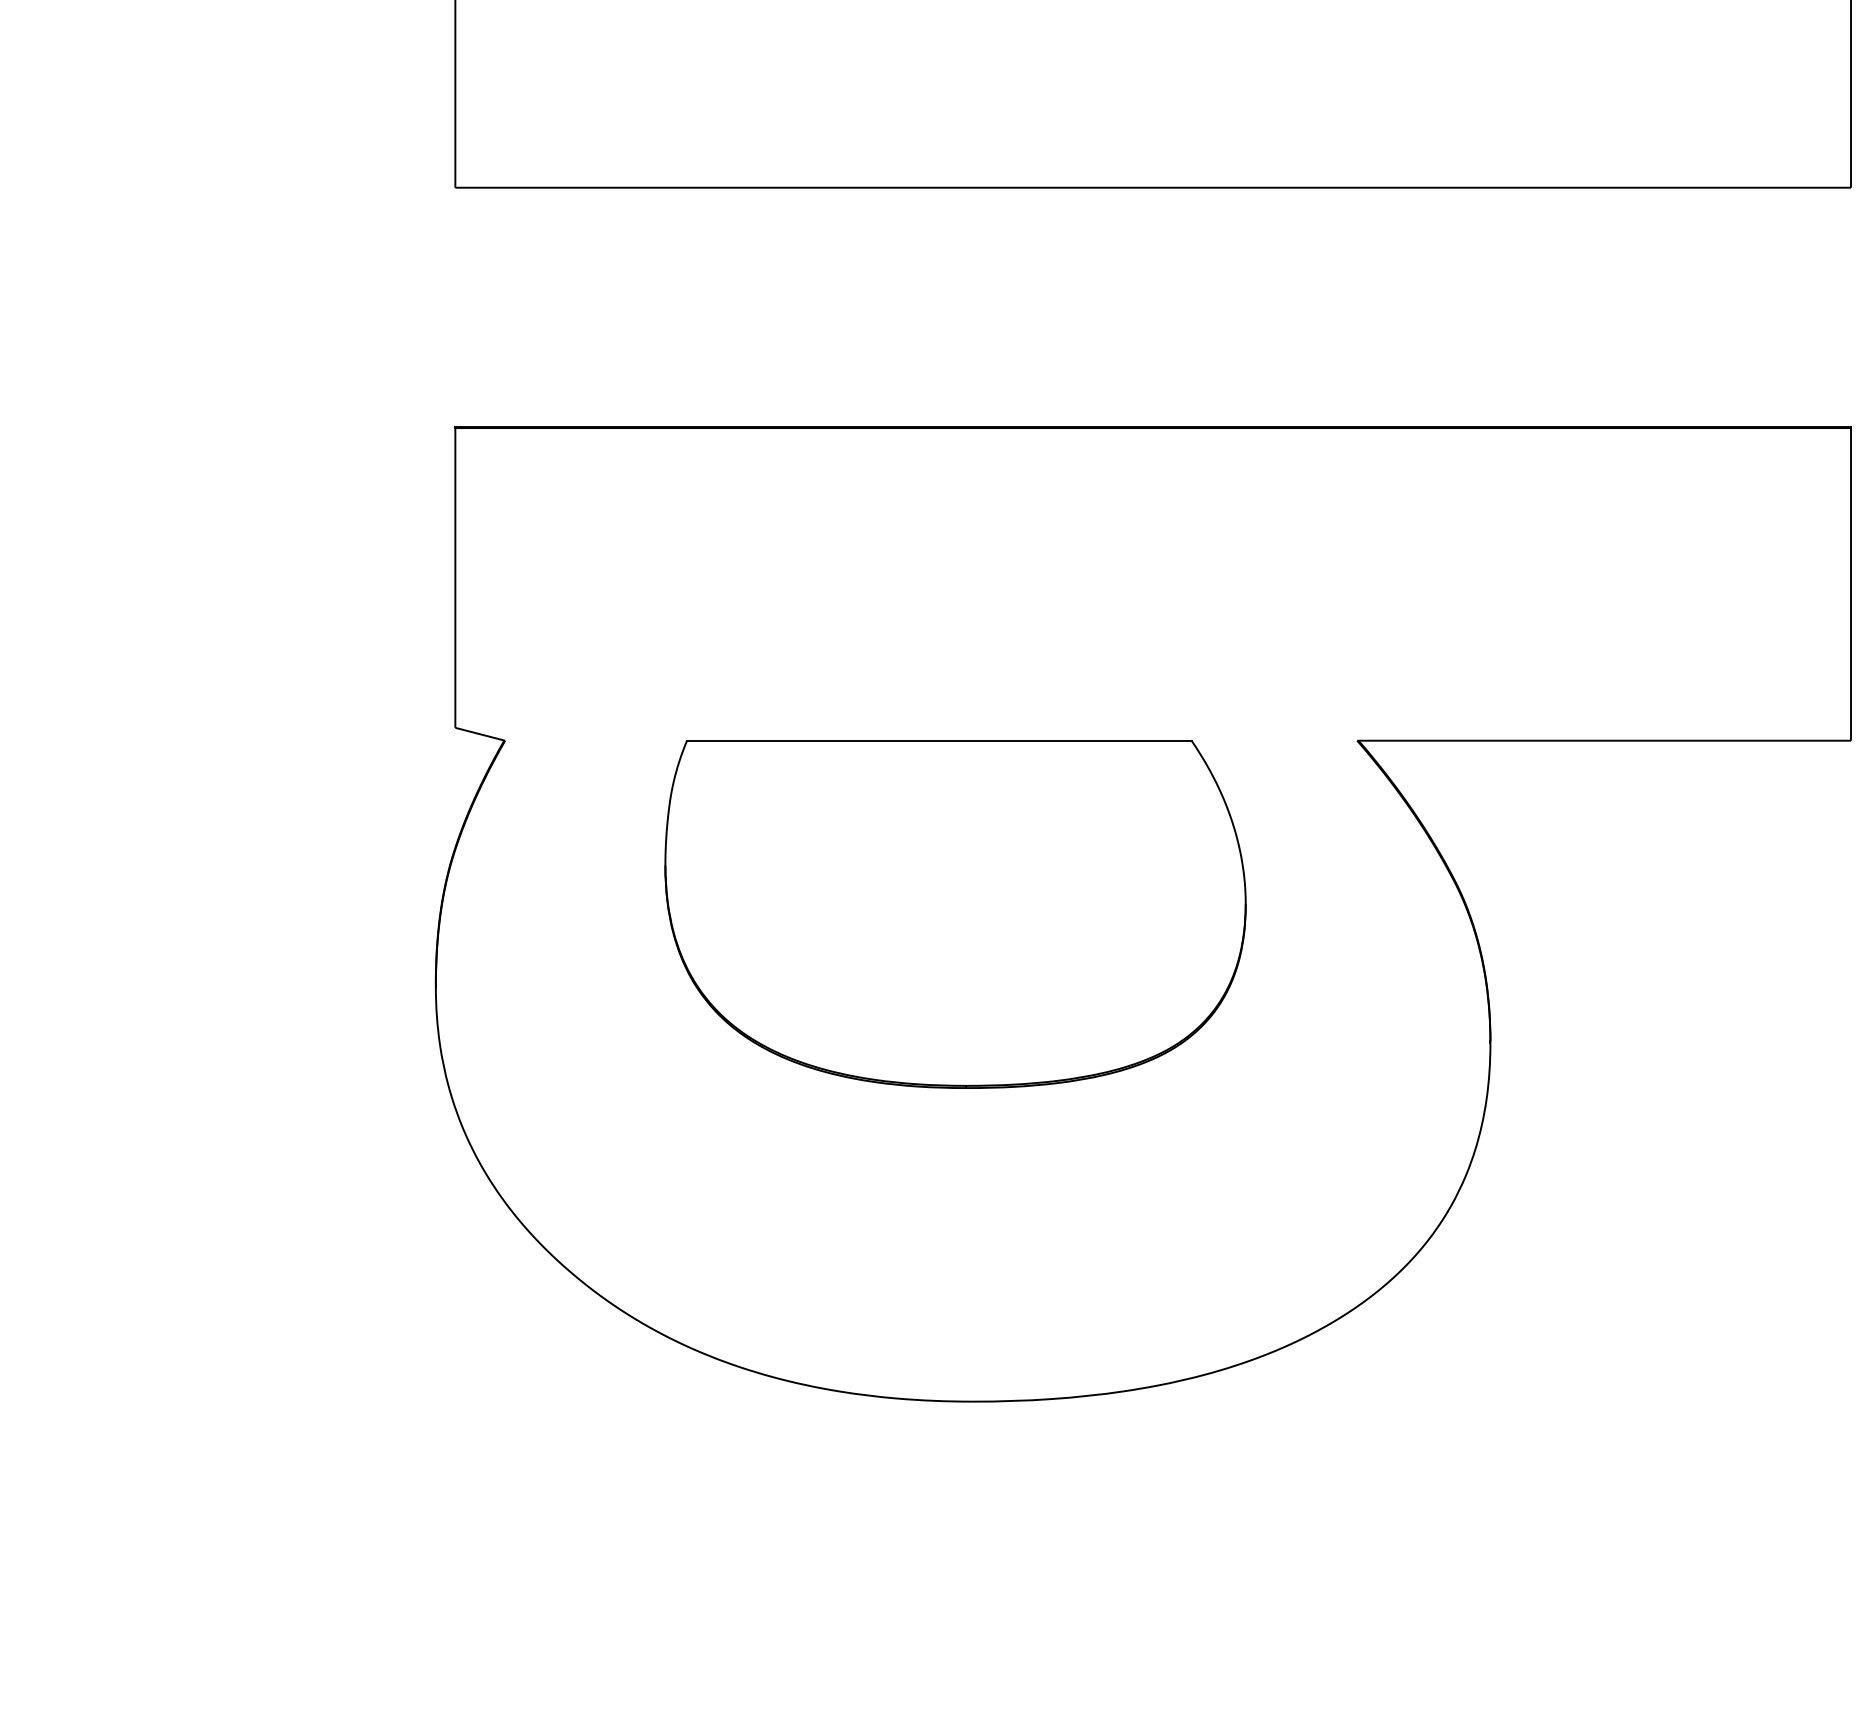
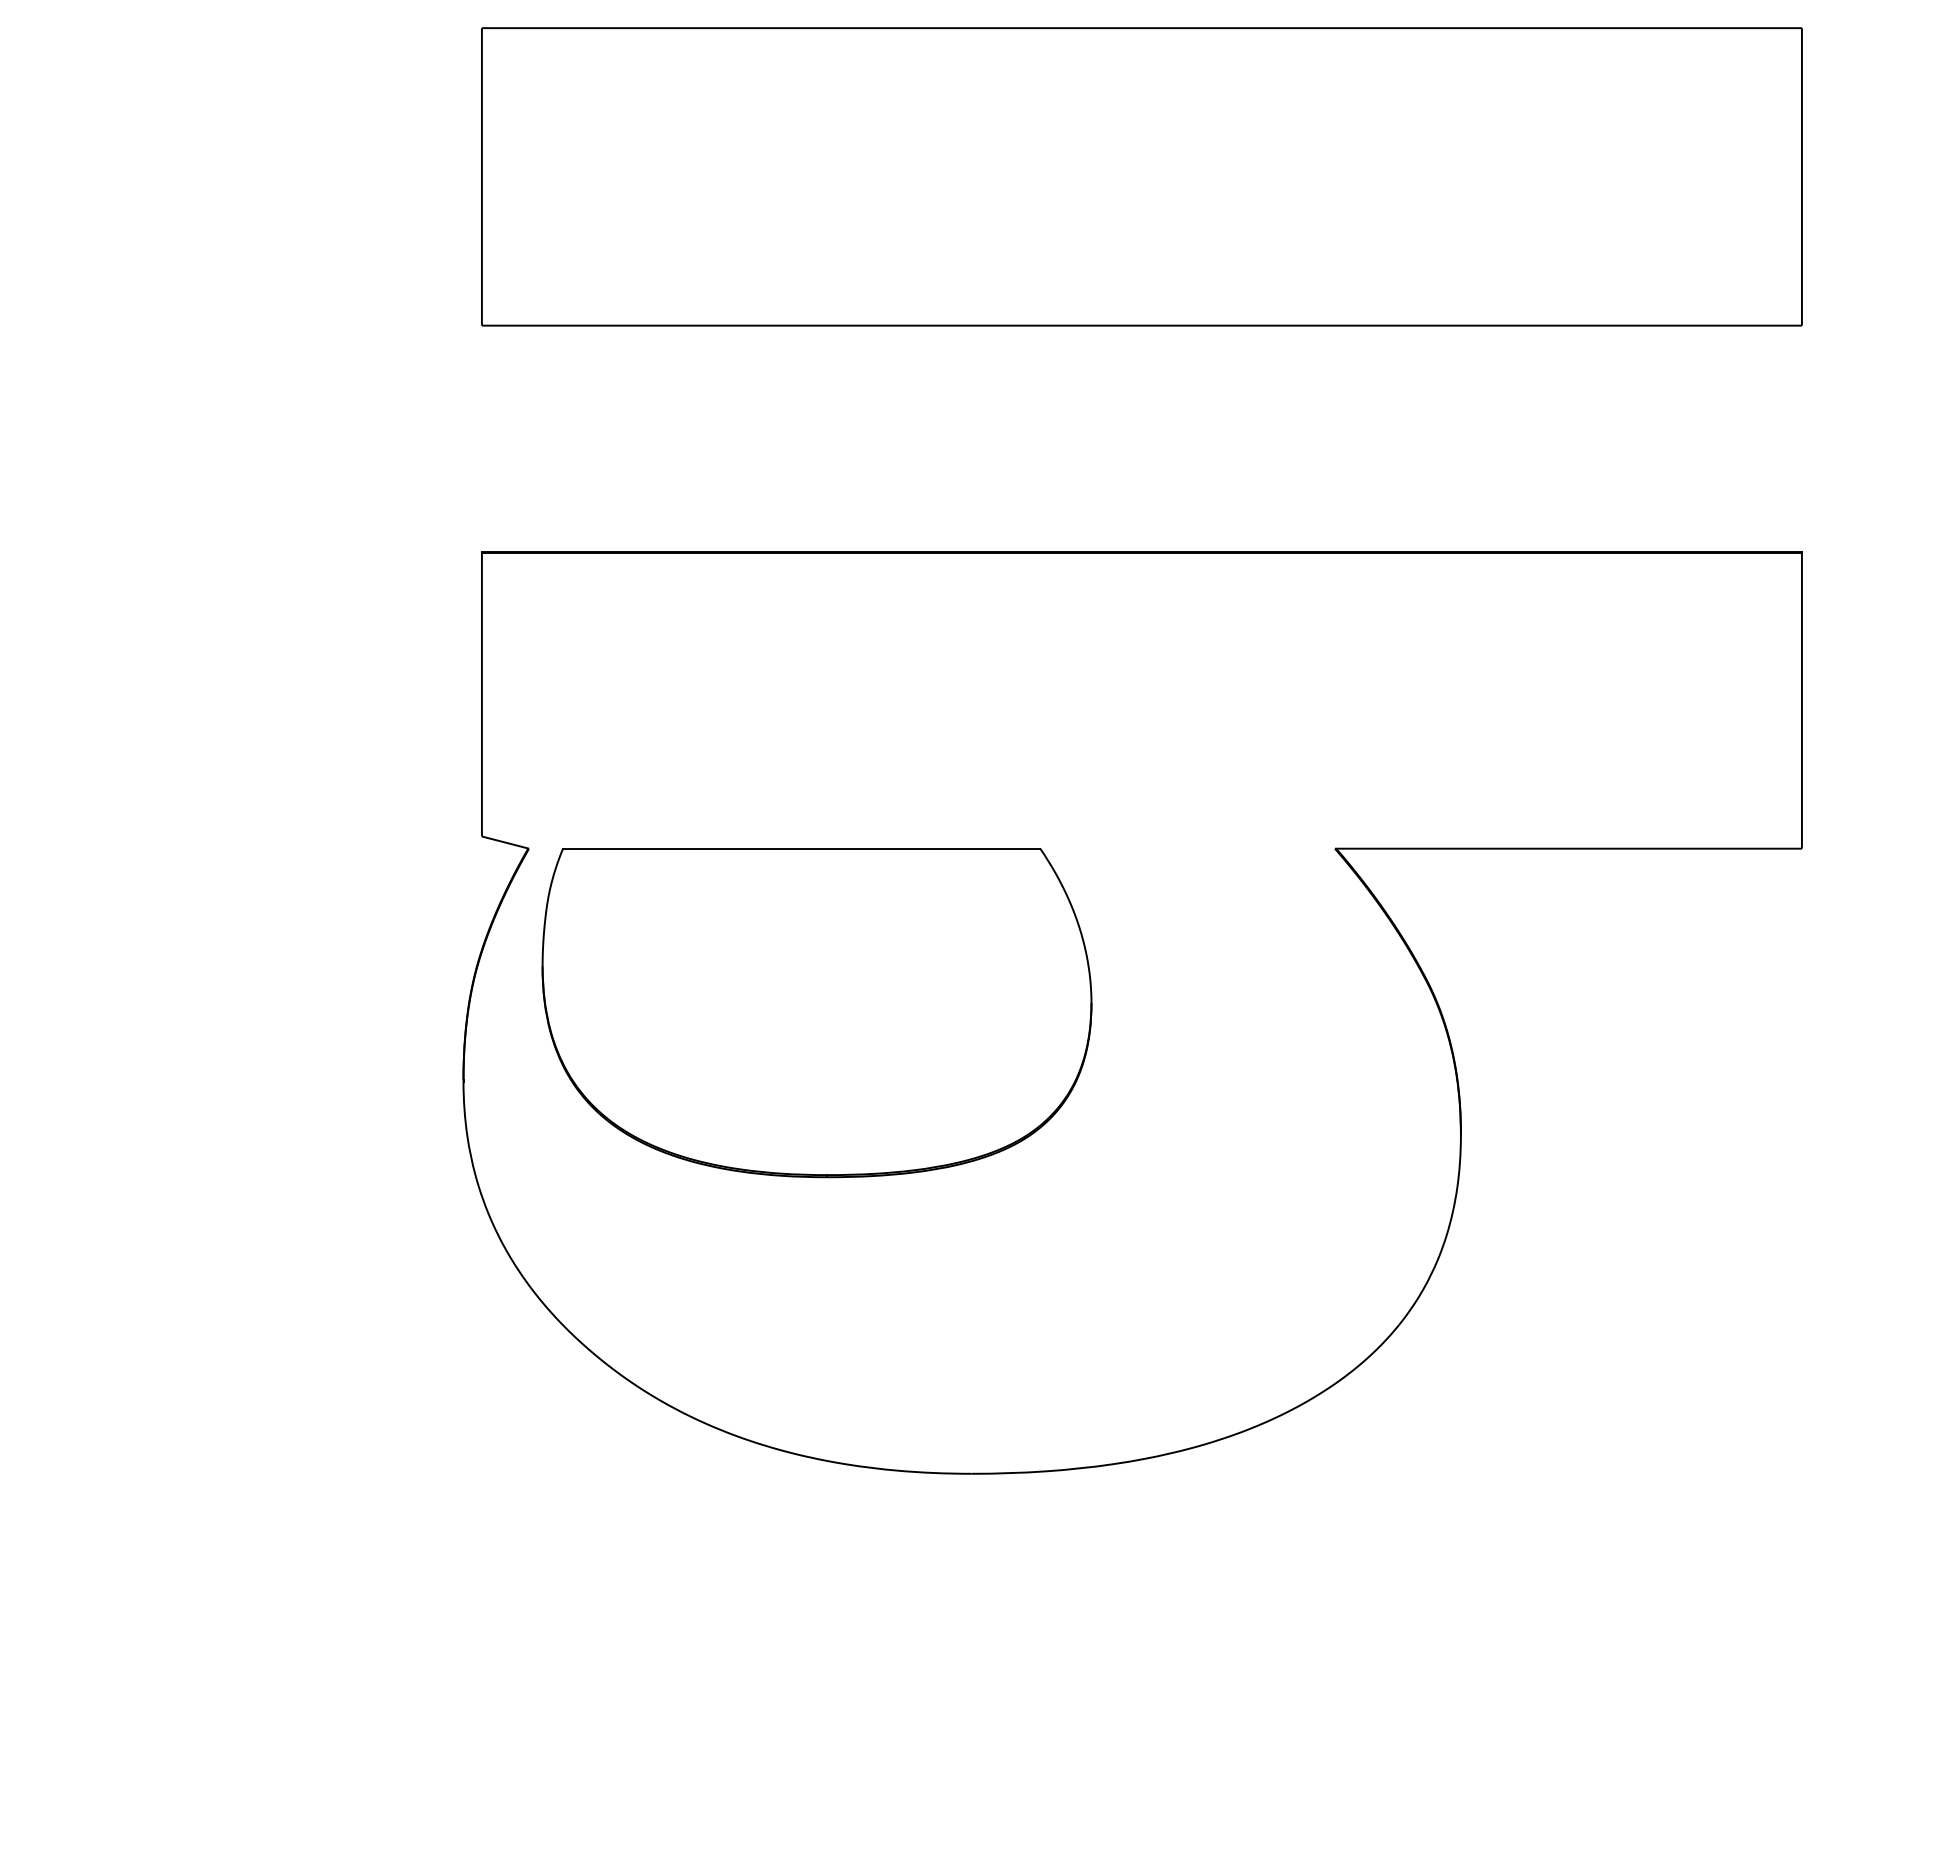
part: (954, 914) -> (816, 1013), moved

